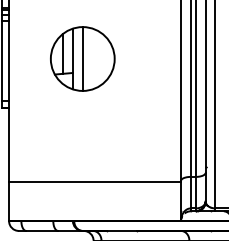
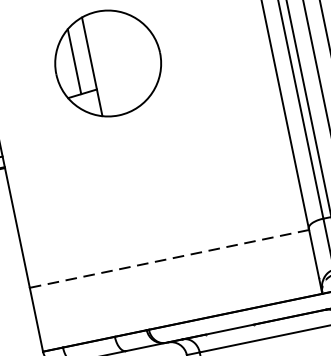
line: (82, 58) -> (107, 62), removed
line: (95, 181) -> (170, 258), solid -> dashed

